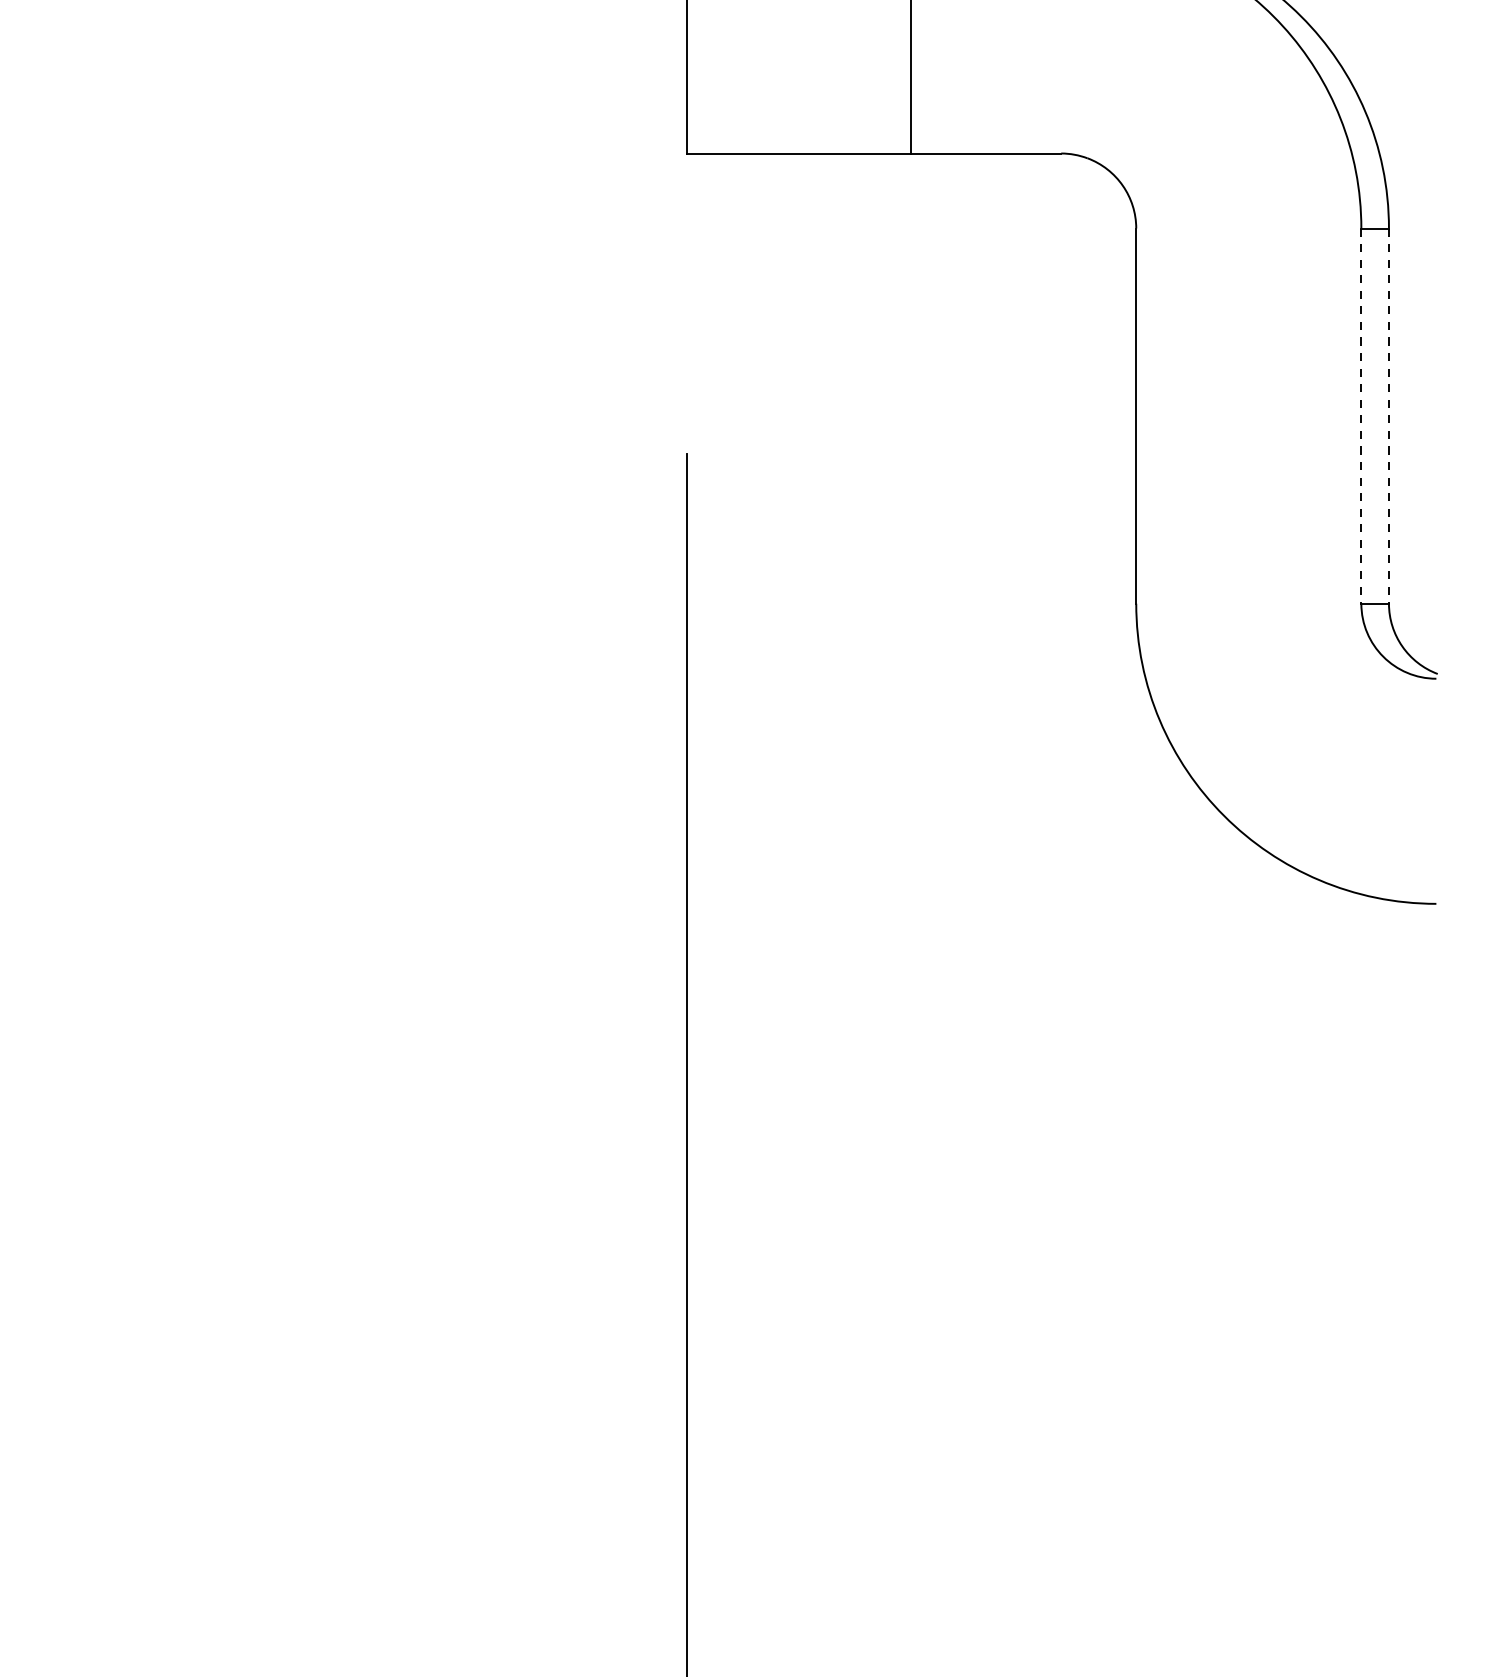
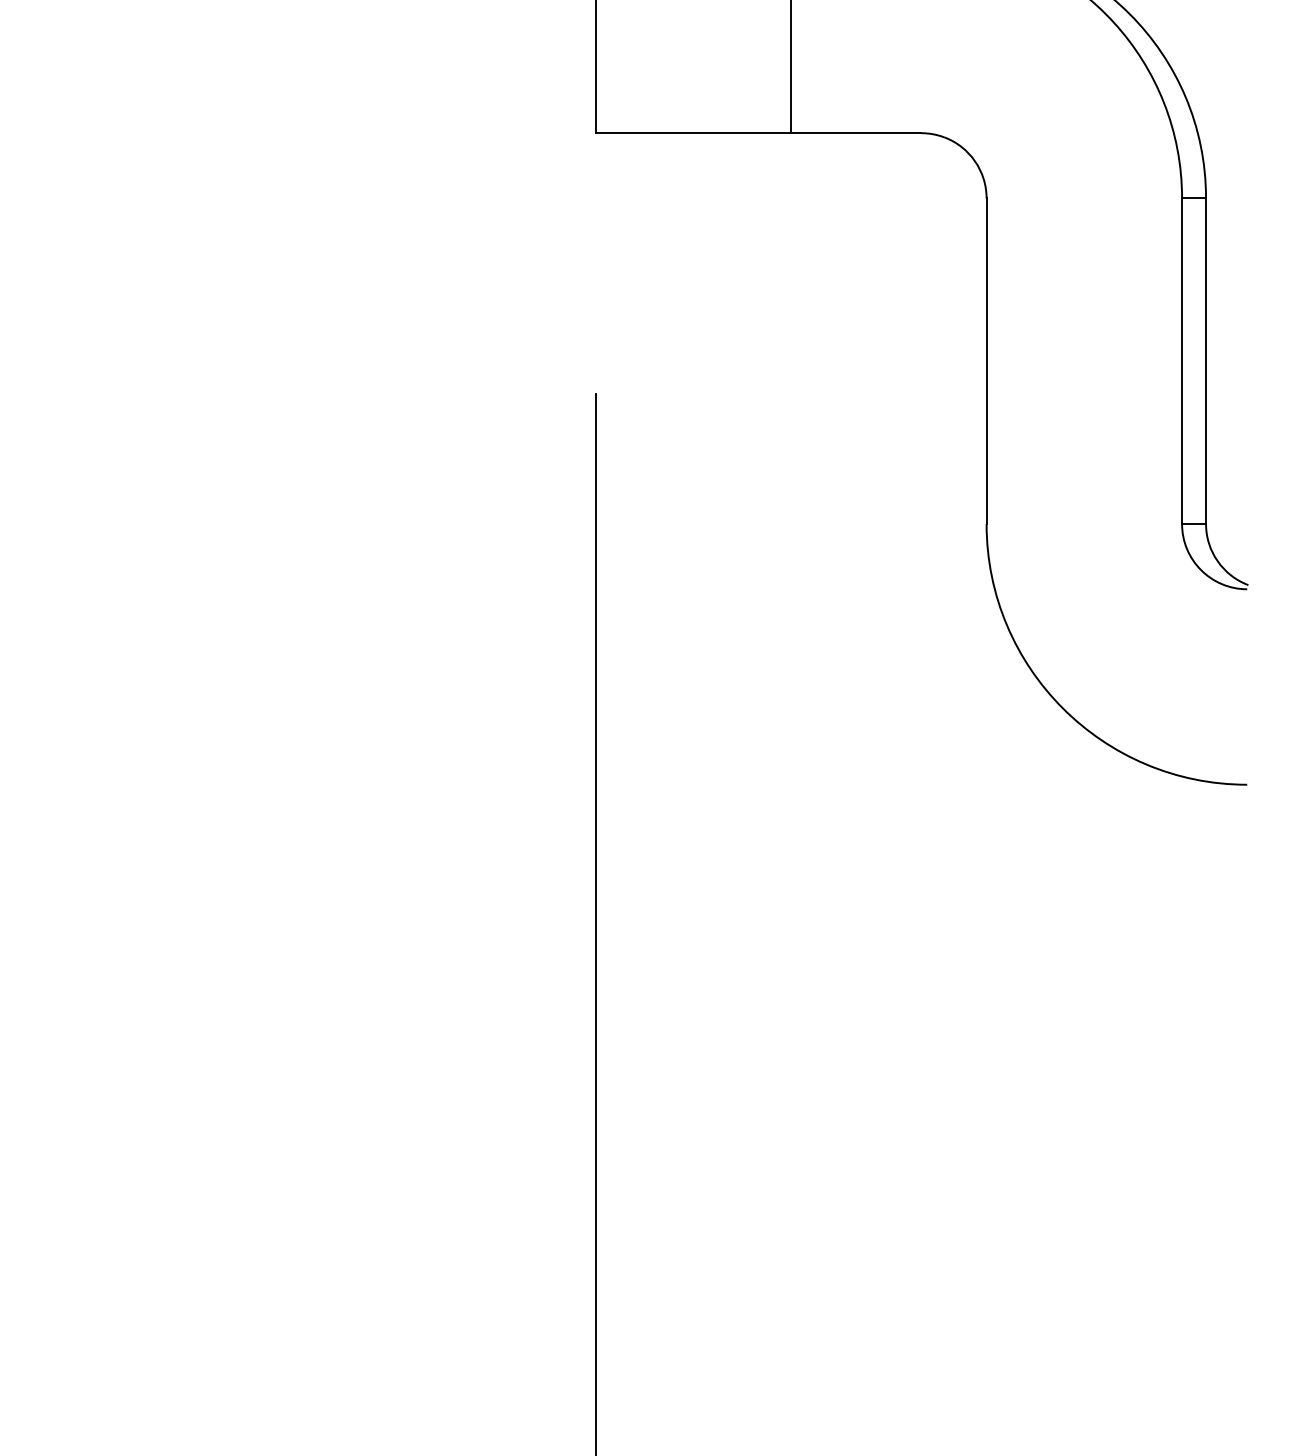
line: (1361, 416) -> (1182, 361), dashed -> solid
line: (1389, 416) -> (1206, 361), dashed -> solid

